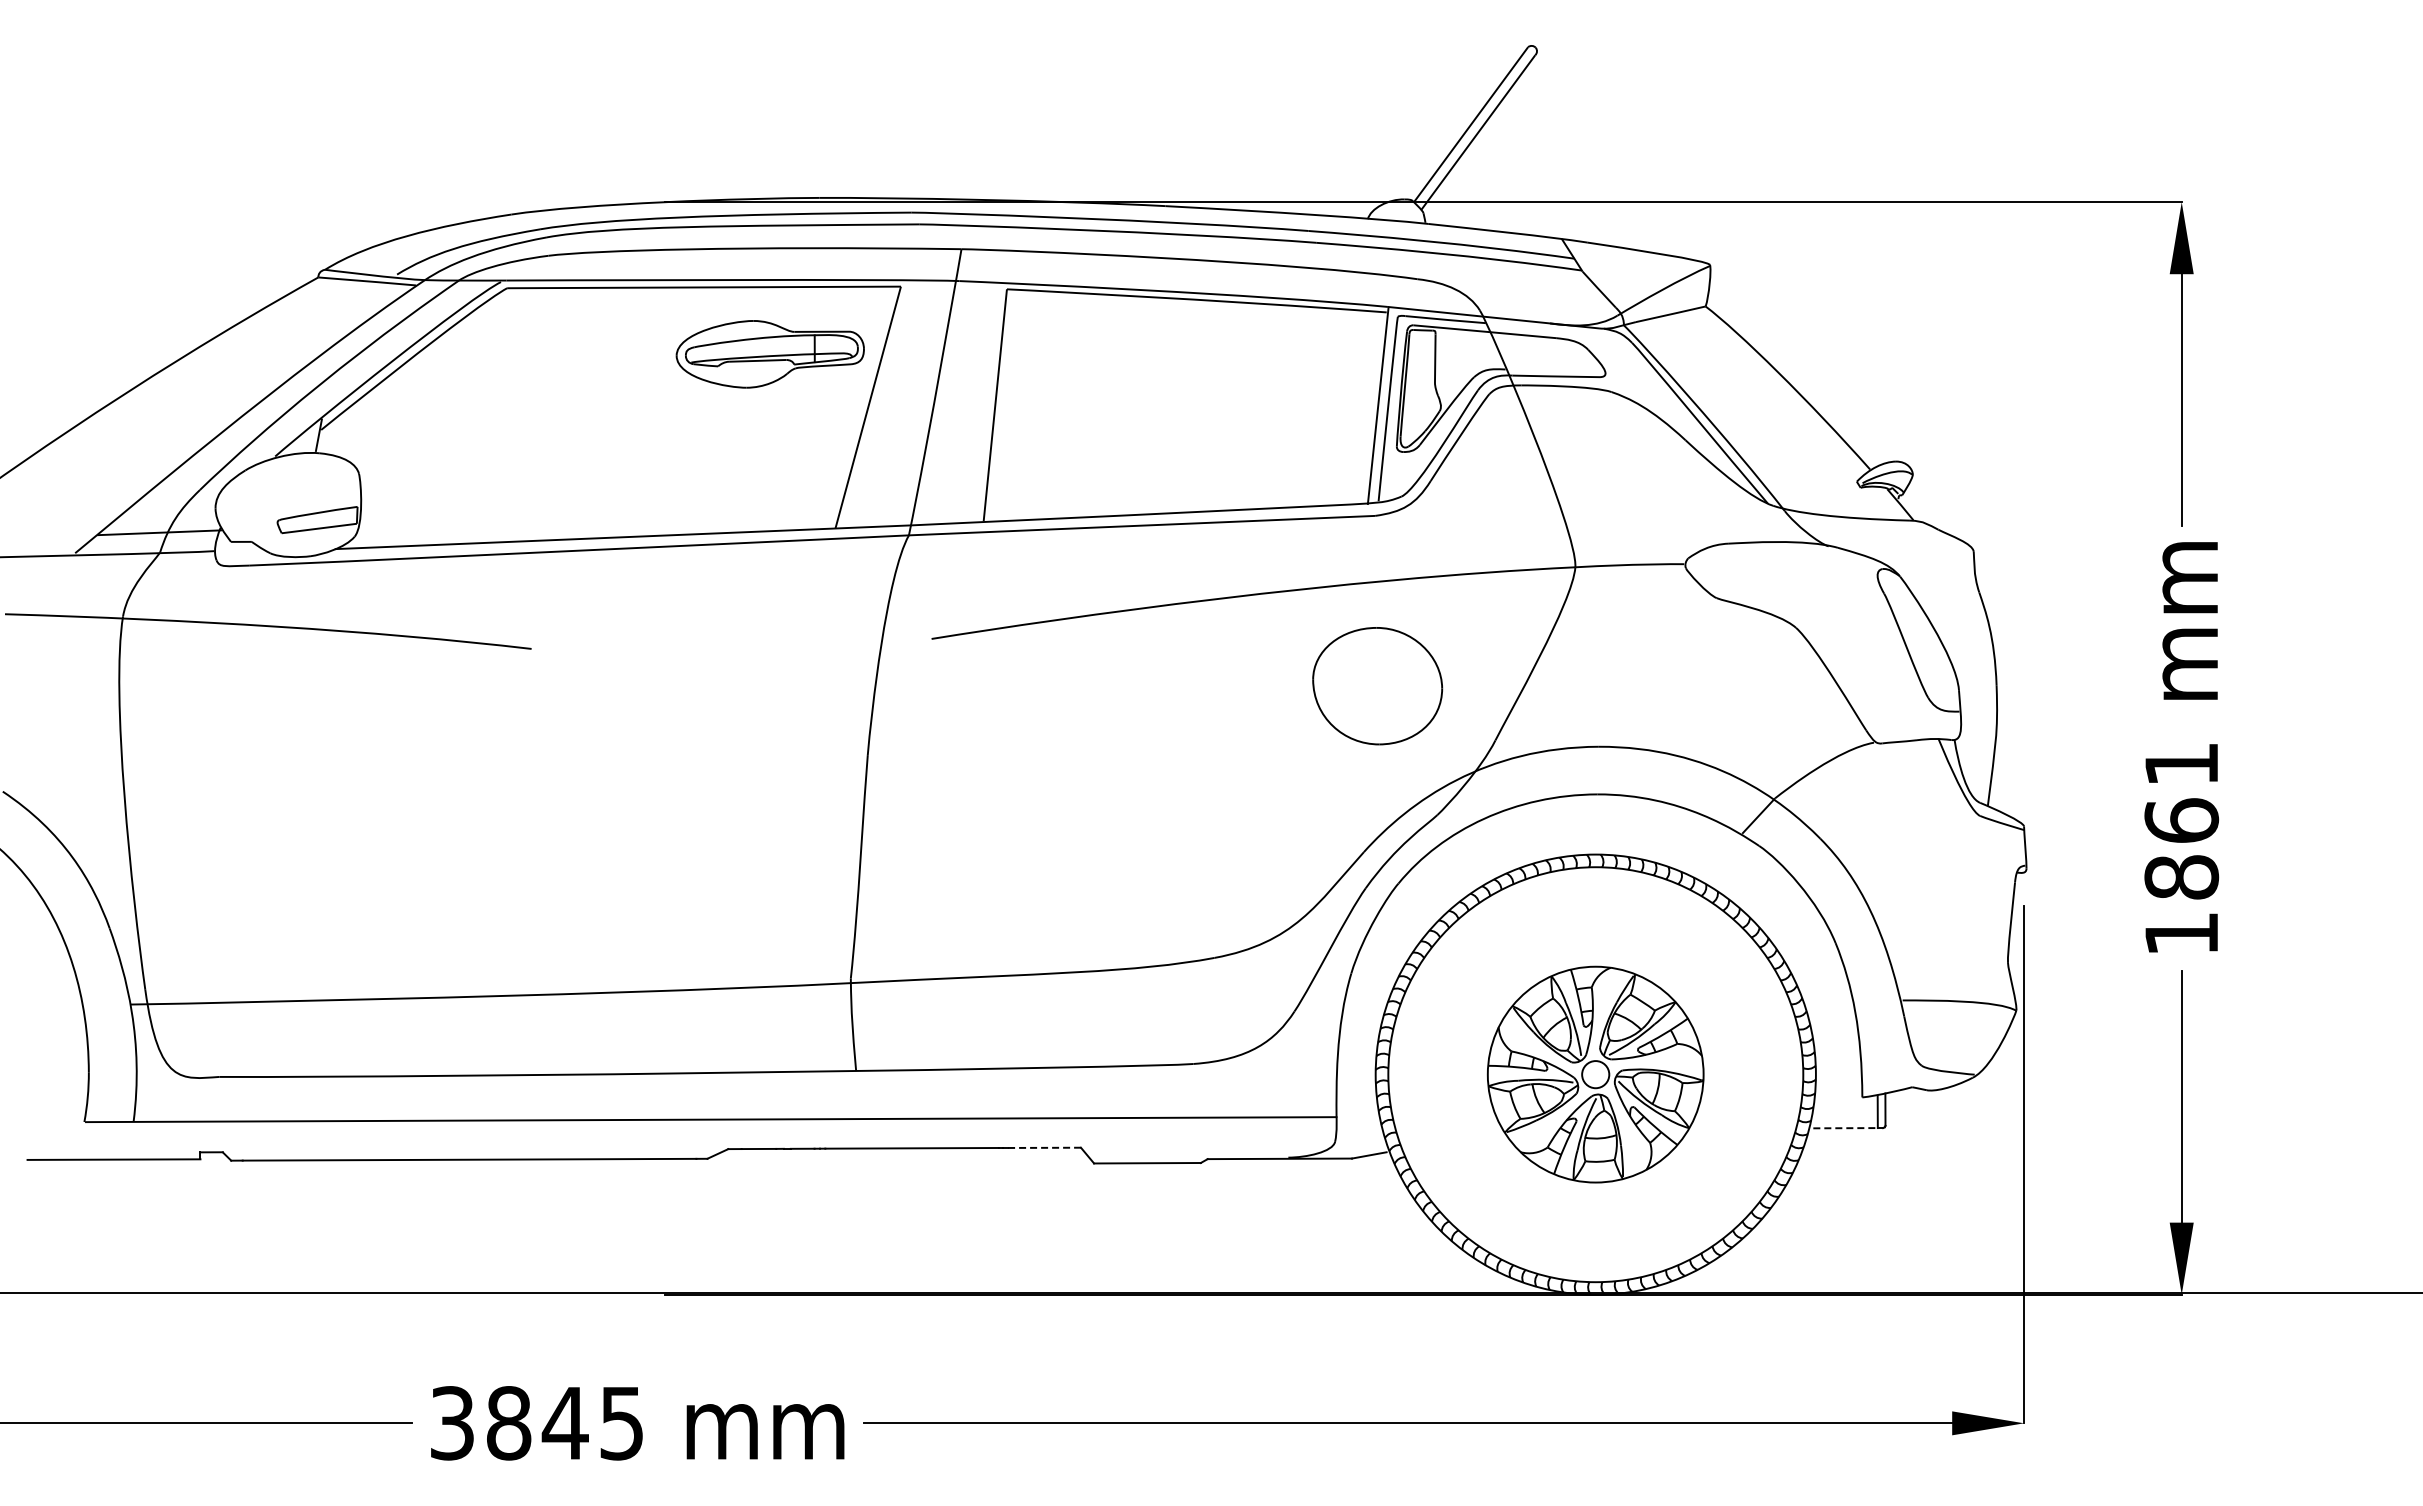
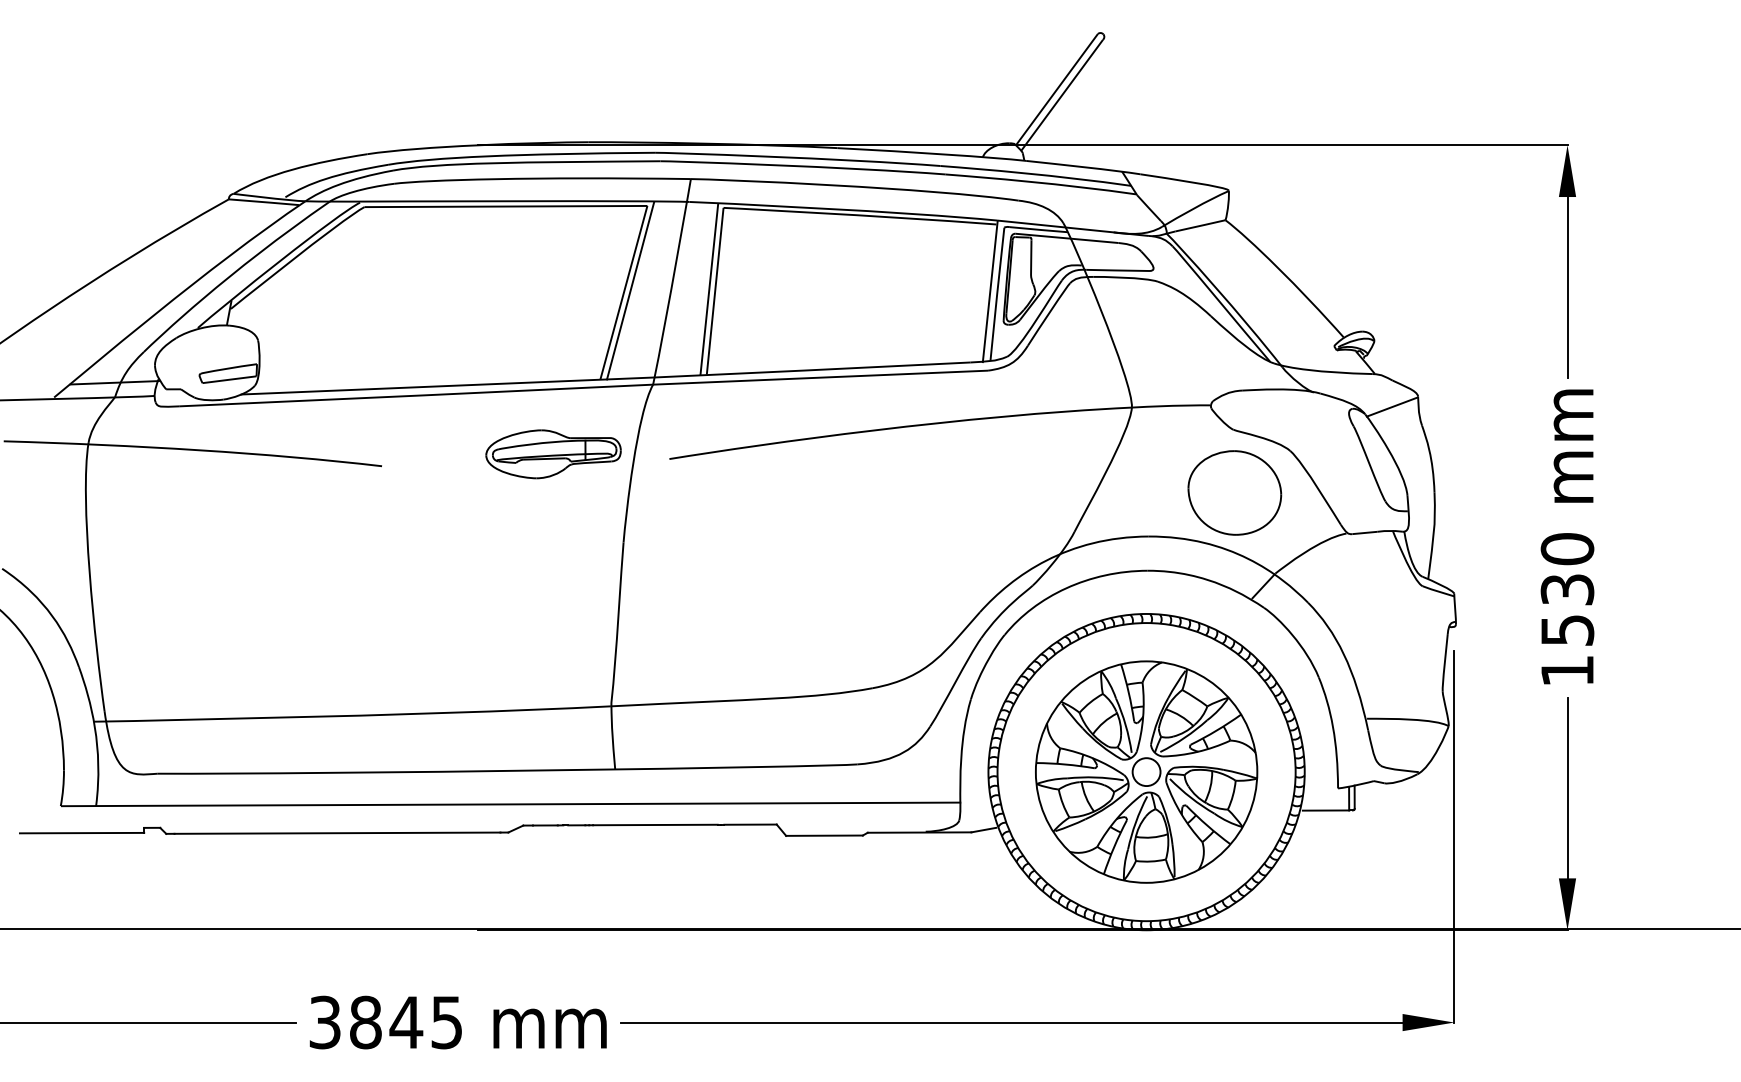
part: (769, 354) -> (552, 454), moved
line: (986, 402) -> (708, 289), added
line: (877, 404) -> (630, 290), added
line: (1937, 566) -> (1392, 407), added
part: (1377, 686) -> (1234, 493), moved
text: (2181, 820) -> (1567, 589), 1861 -> 1530
part: (1595, 1074) -> (1146, 771), size x1.43
line: (1846, 1128) -> (1326, 810), dashed -> solid
line: (1045, 1147) -> (751, 824), dashed -> solid

